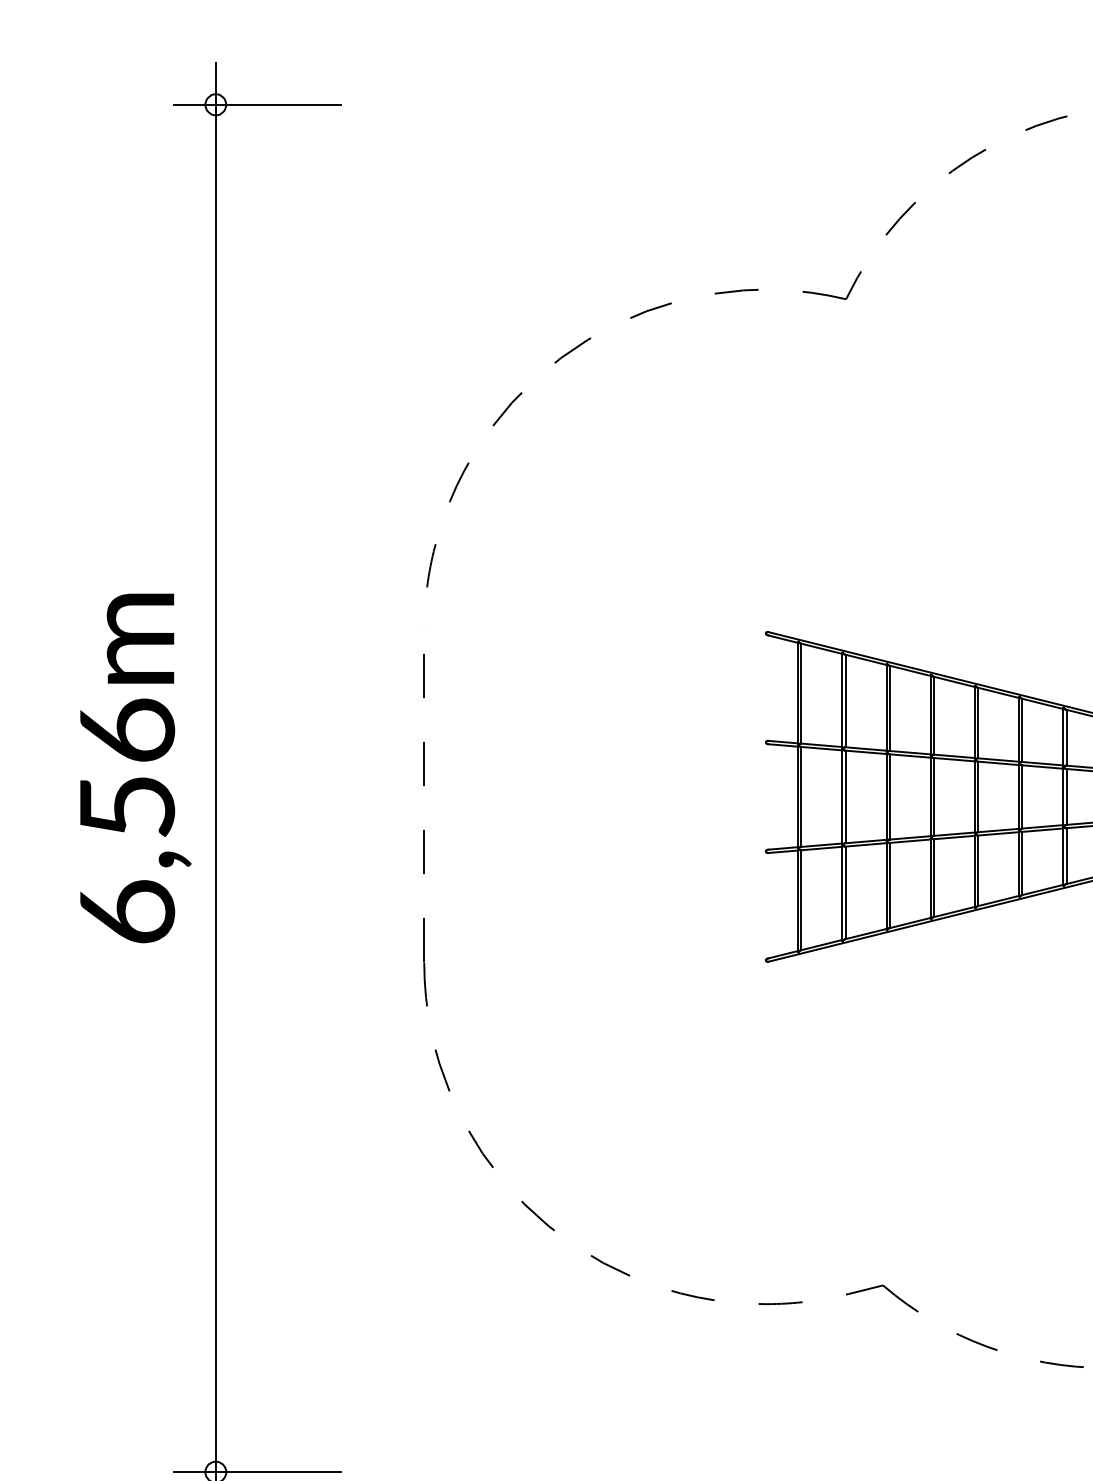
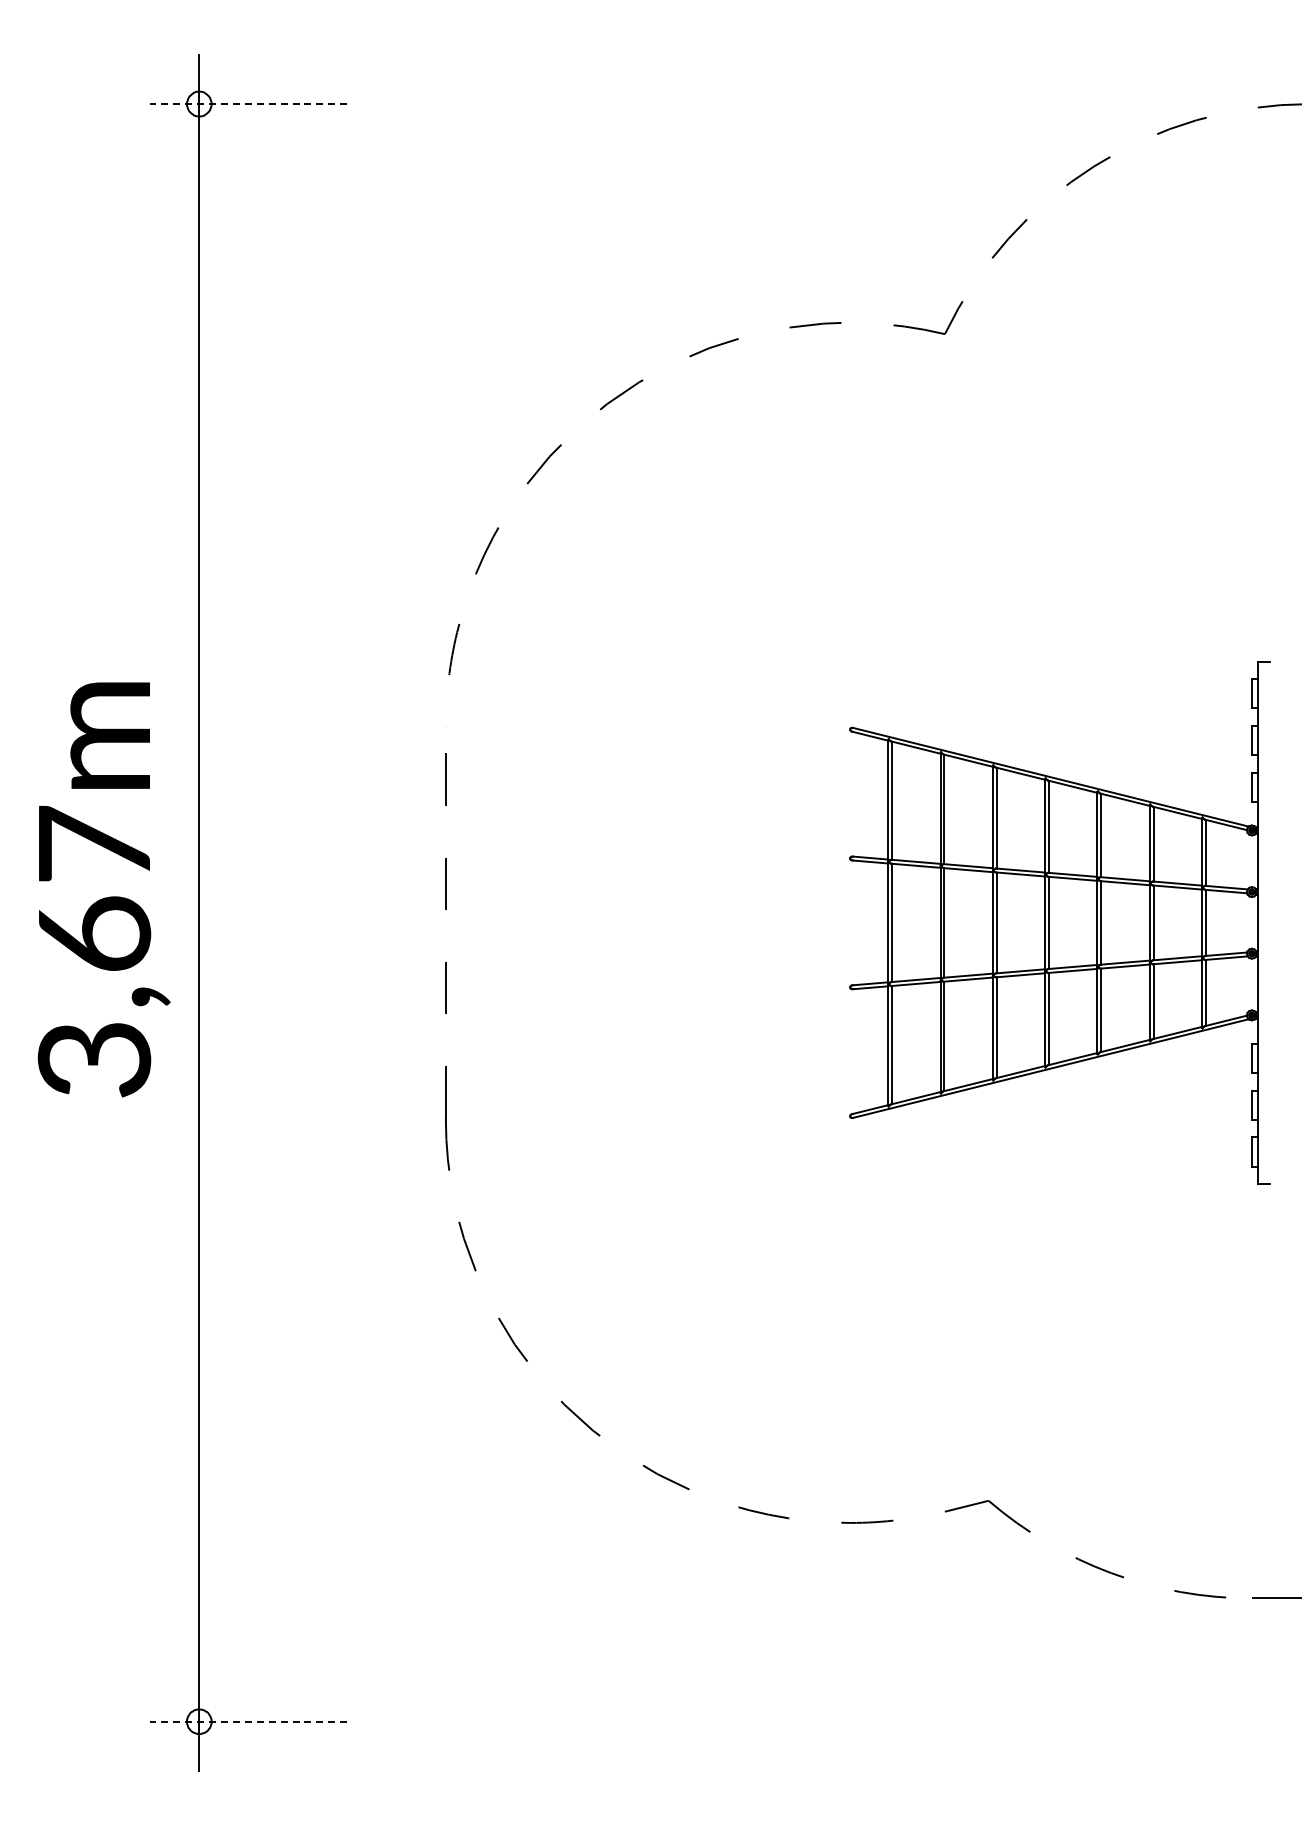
line: (257, 105) -> (248, 104), solid -> dashed
text: (127, 821) -> (94, 951), 6,56m -> 3,67m
line: (257, 1471) -> (248, 1721), solid -> dashed

